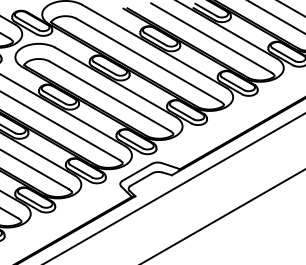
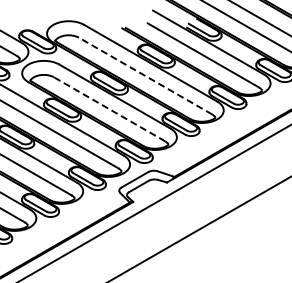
line: (148, 60) -> (145, 76), solid -> dashed
line: (109, 96) -> (109, 109), solid -> dashed

